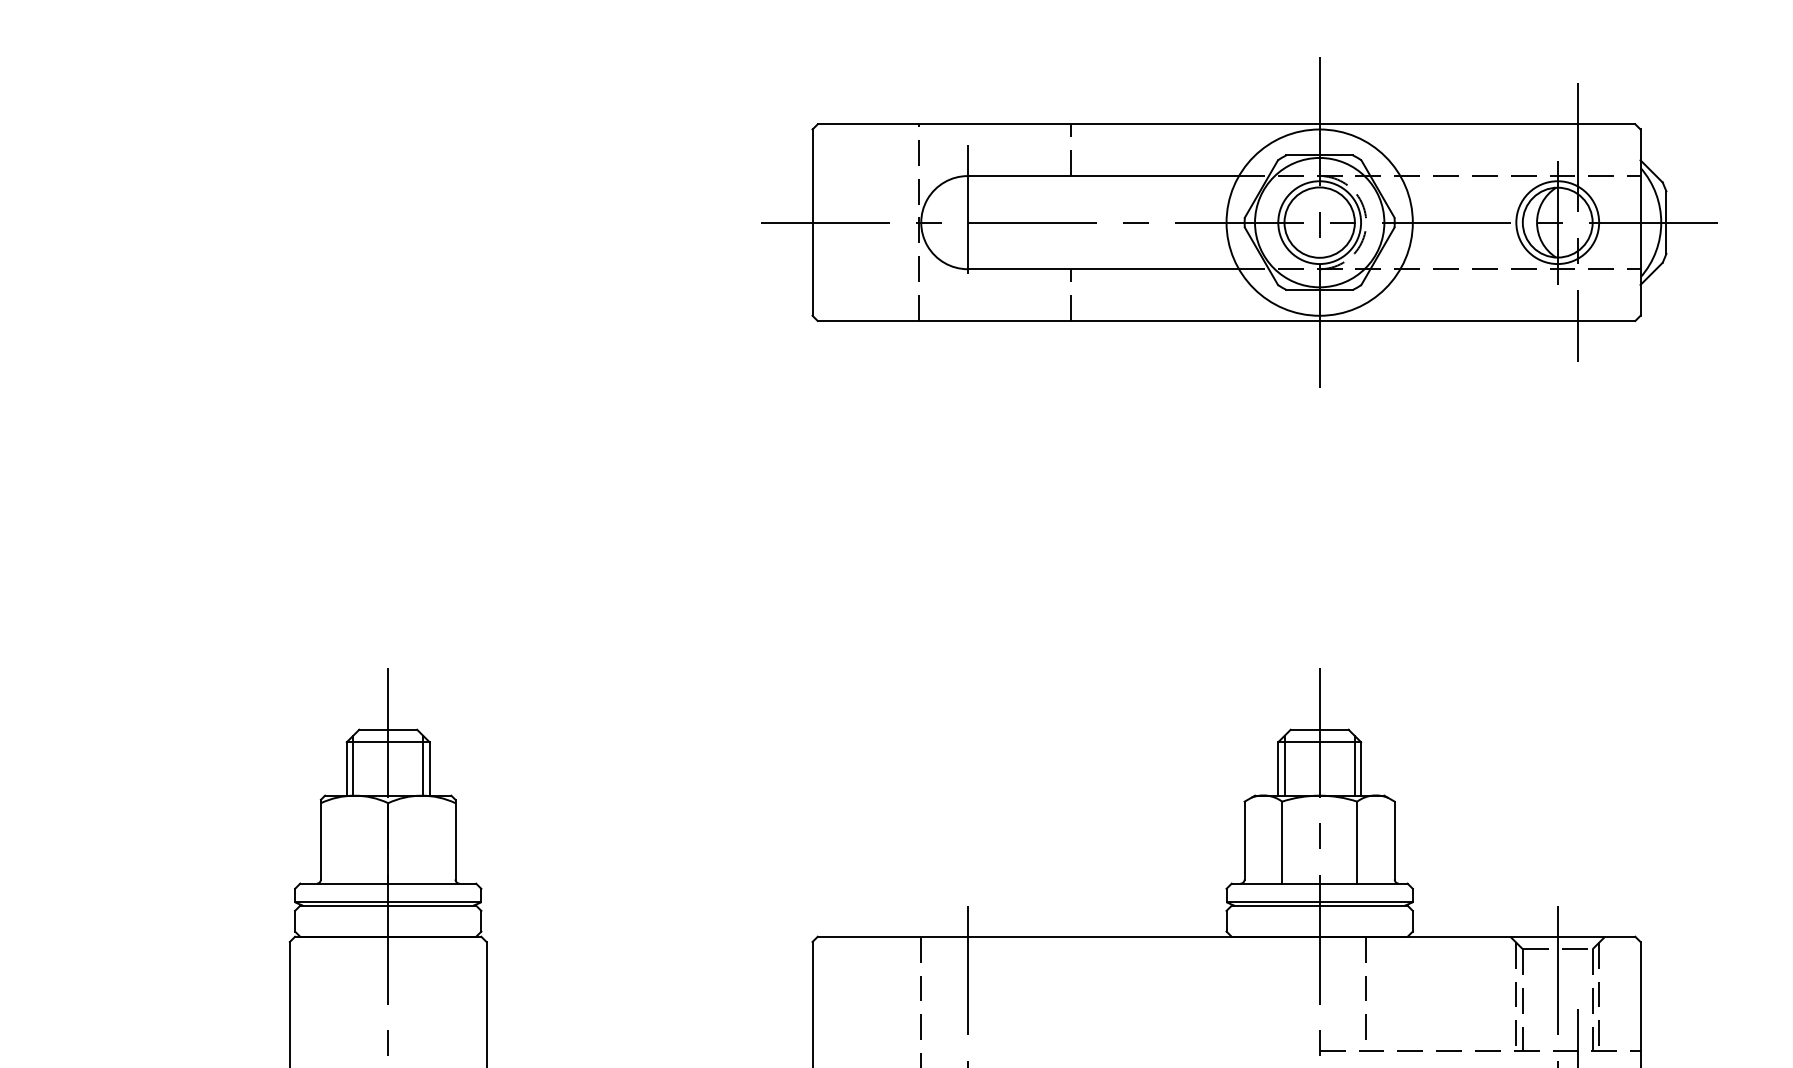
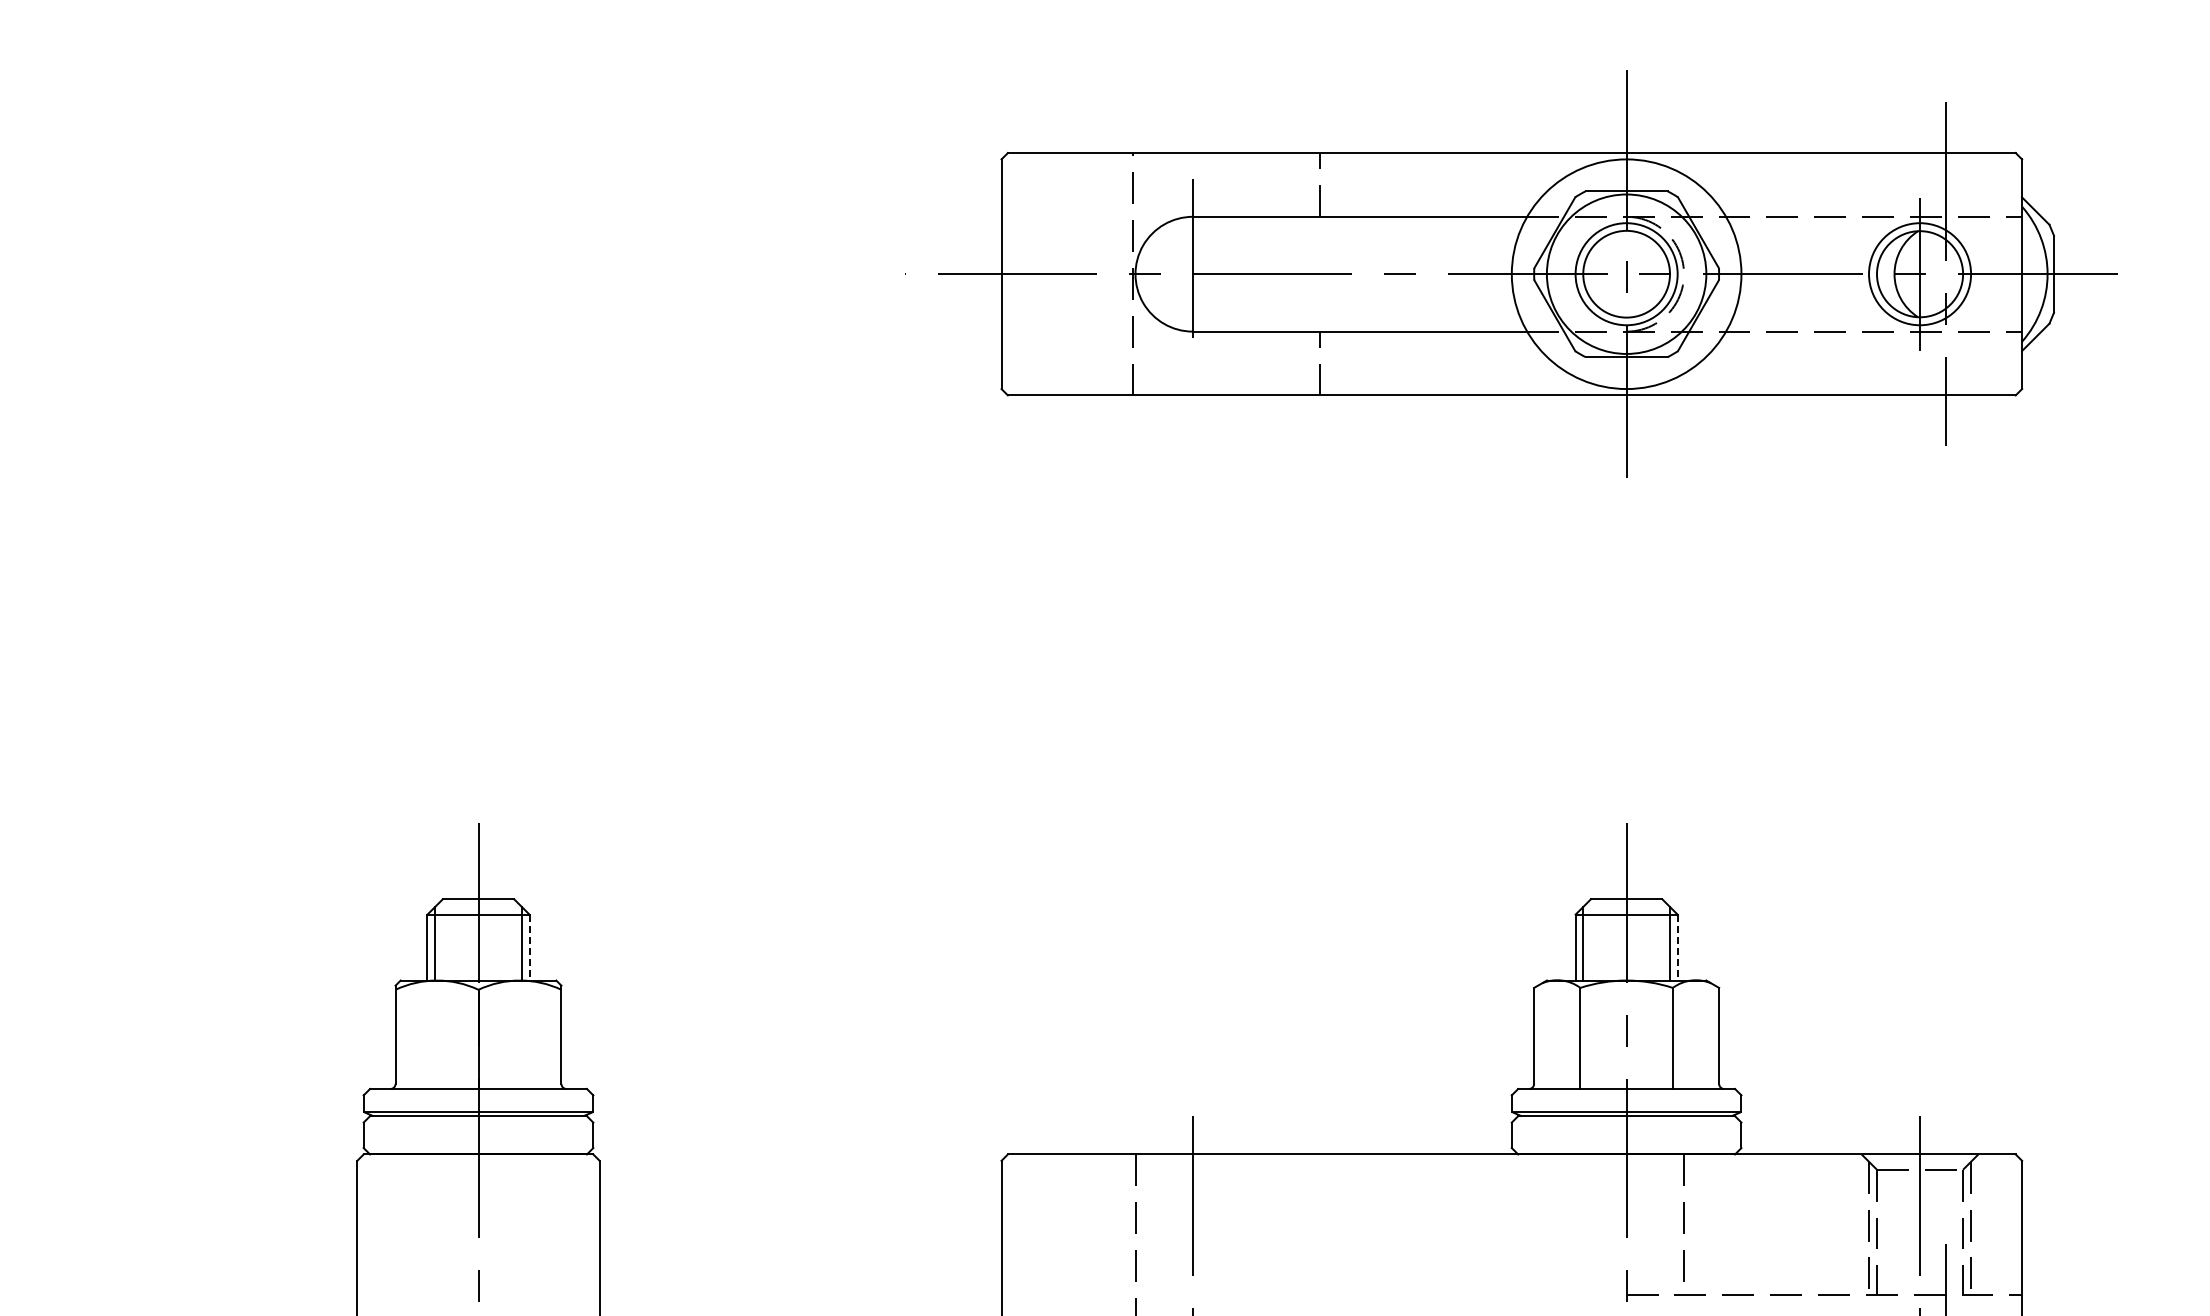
line: (429, 768) -> (529, 947), solid -> dashed
line: (1360, 768) -> (1677, 947), solid -> dashed

